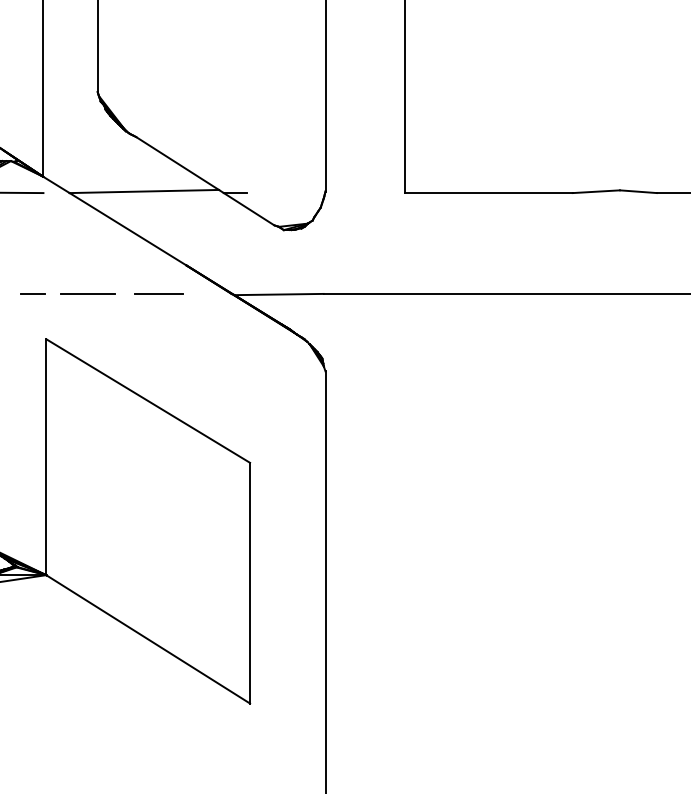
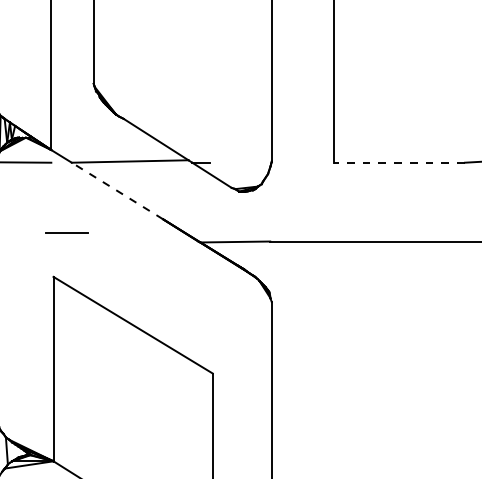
line: (488, 193) -> (399, 163), solid -> dashed
line: (128, 229) -> (117, 191), solid -> dashed
line: (33, 293) -> (43, 241), removed
line: (87, 293) -> (66, 232), moved
line: (158, 293) -> (141, 241), removed

